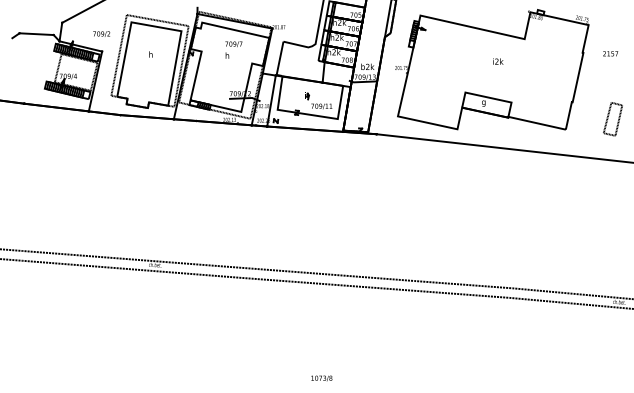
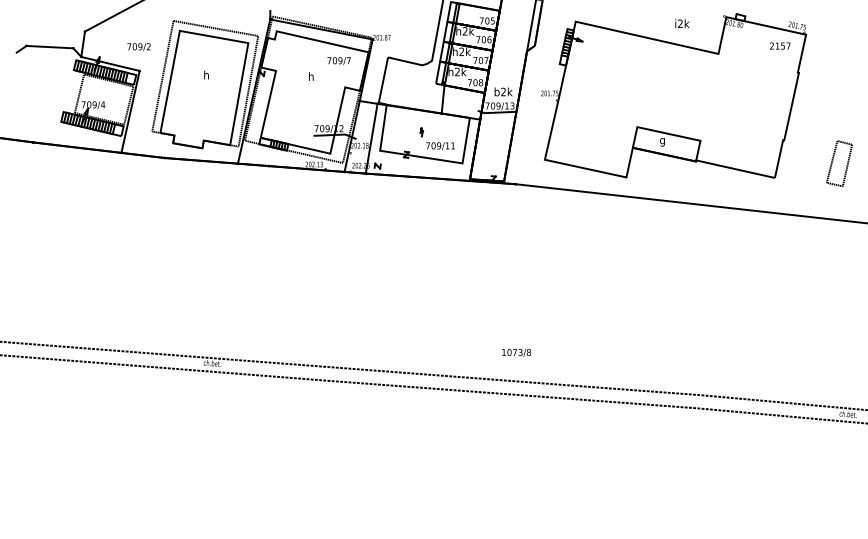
text: (233, 43) -> (338, 60), moved
text: (610, 53) -> (780, 45), moved
text: (498, 61) -> (682, 23), moved
text: (321, 378) -> (516, 352), moved

